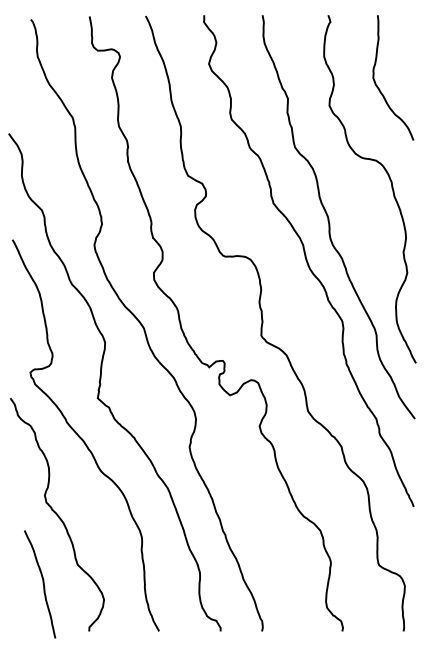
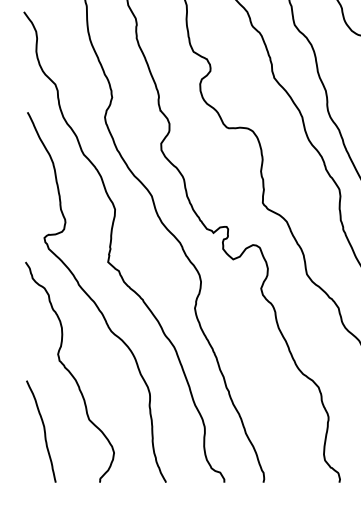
curve: (42, 583) -> (43, 430), moved

